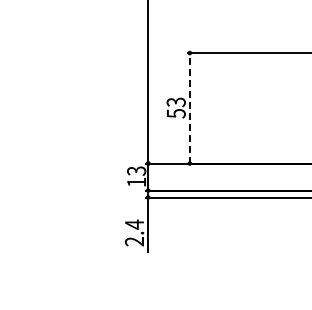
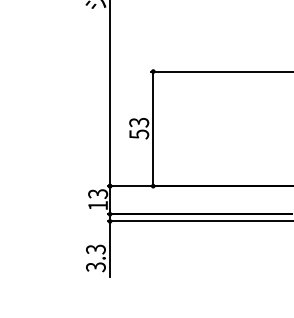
line: (189, 107) -> (152, 128), dashed -> solid
text: (134, 232) -> (95, 257), 2.4 -> 3.3

